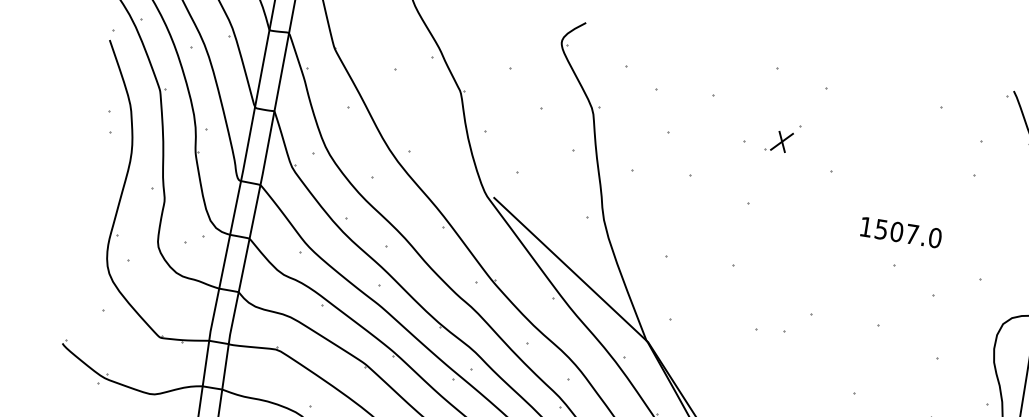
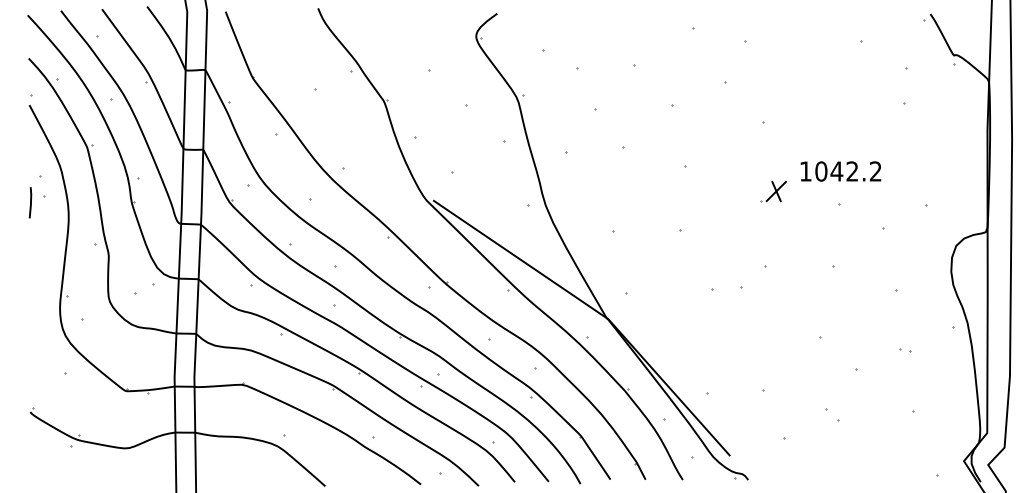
line: (95, 136) -> (30, 202), added
part: (779, 141) -> (773, 191), moved
text: (908, 233) -> (848, 171), 1507.0 -> 1042.2

